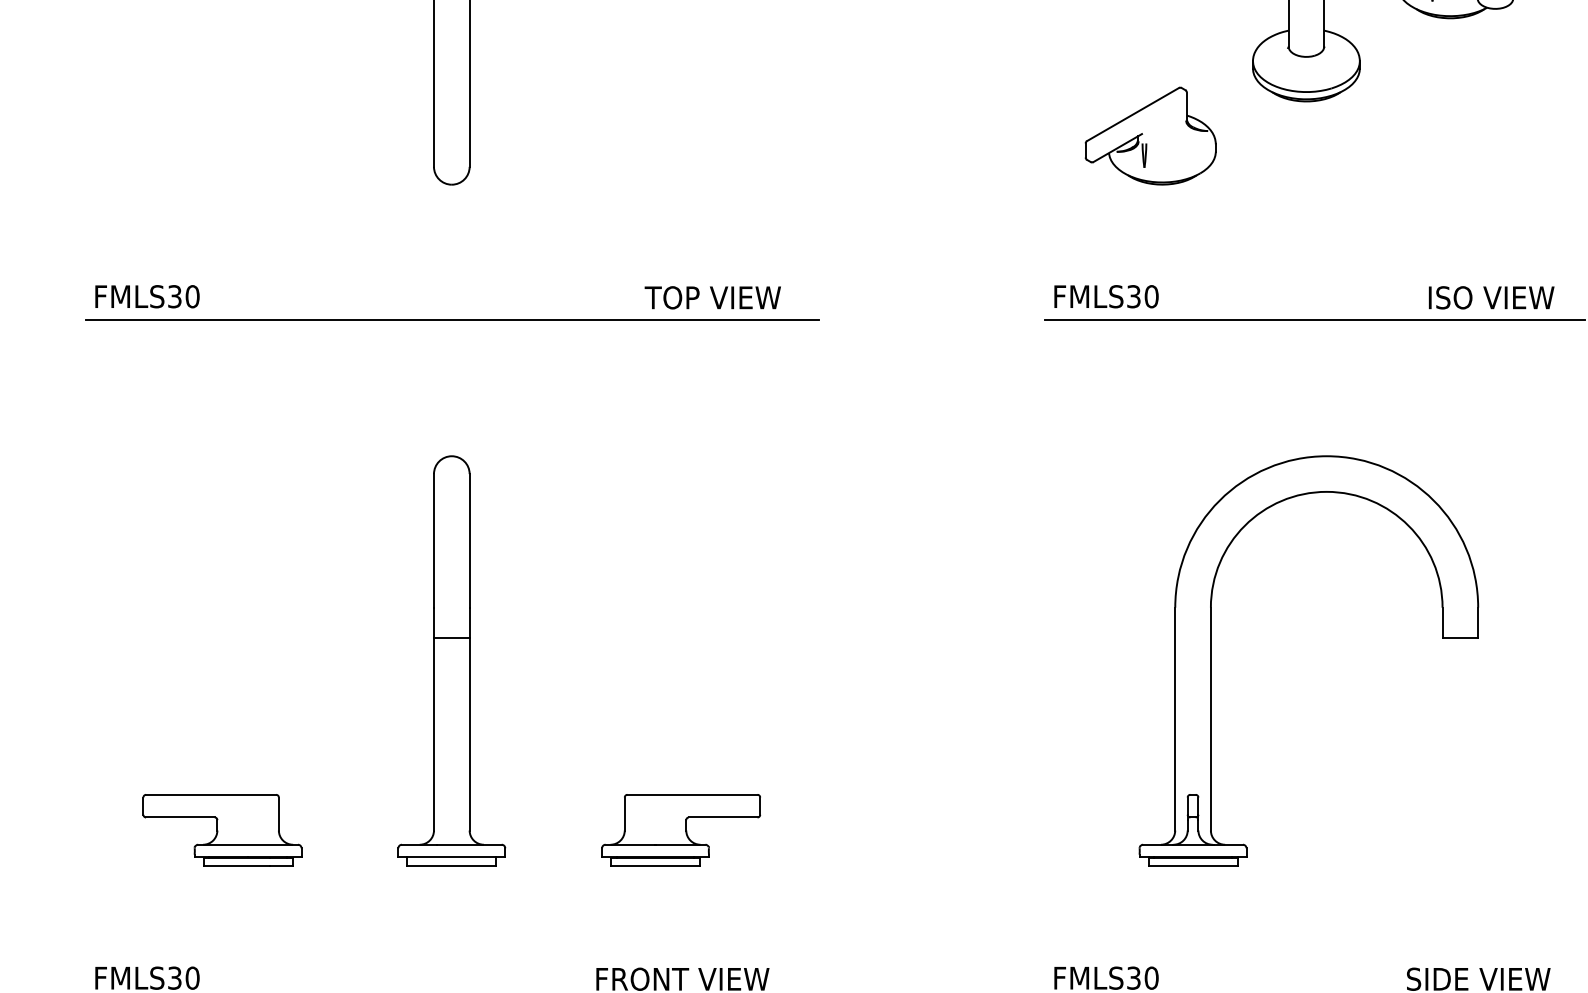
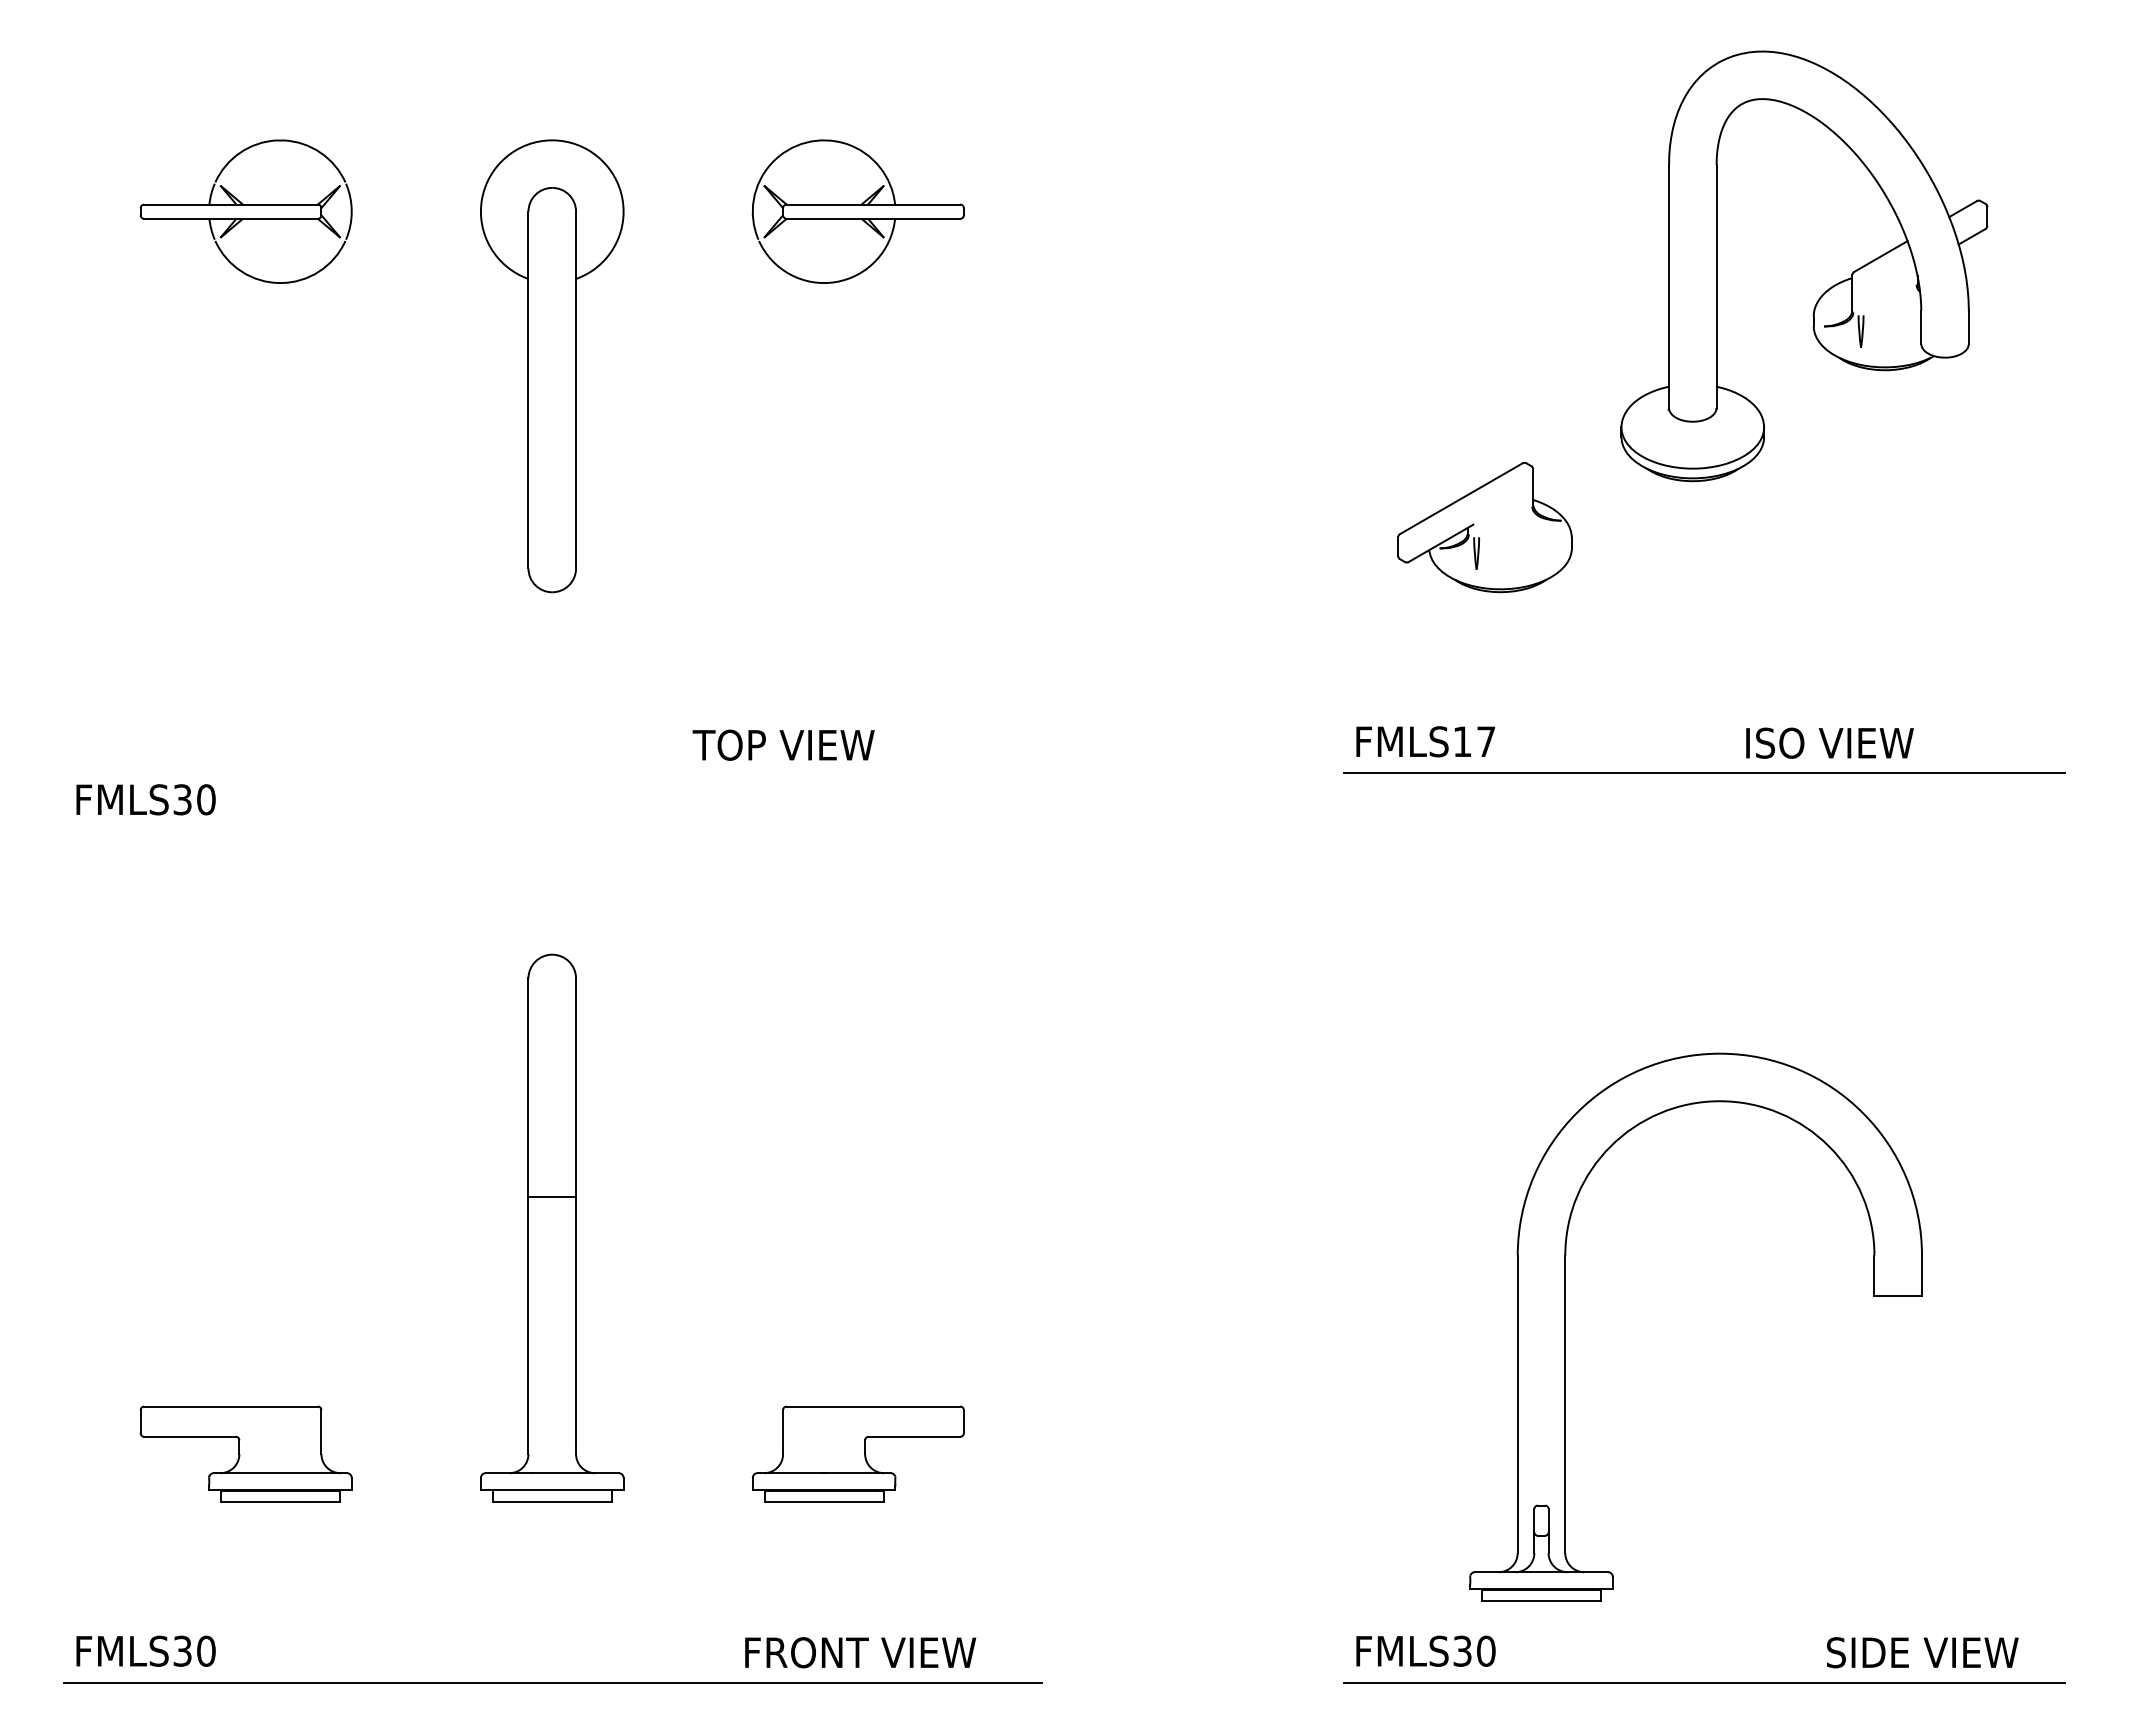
text: (147, 296) -> (145, 799), moved
text: (1142, 296) -> (1474, 741), FMLS30 -> FMLS17
text: (712, 297) -> (783, 744), moved
text: (1491, 297) -> (1829, 742), moved
line: (452, 319) -> (552, 772), removed
part: (1211, 660) -> (1565, 1326), moved

